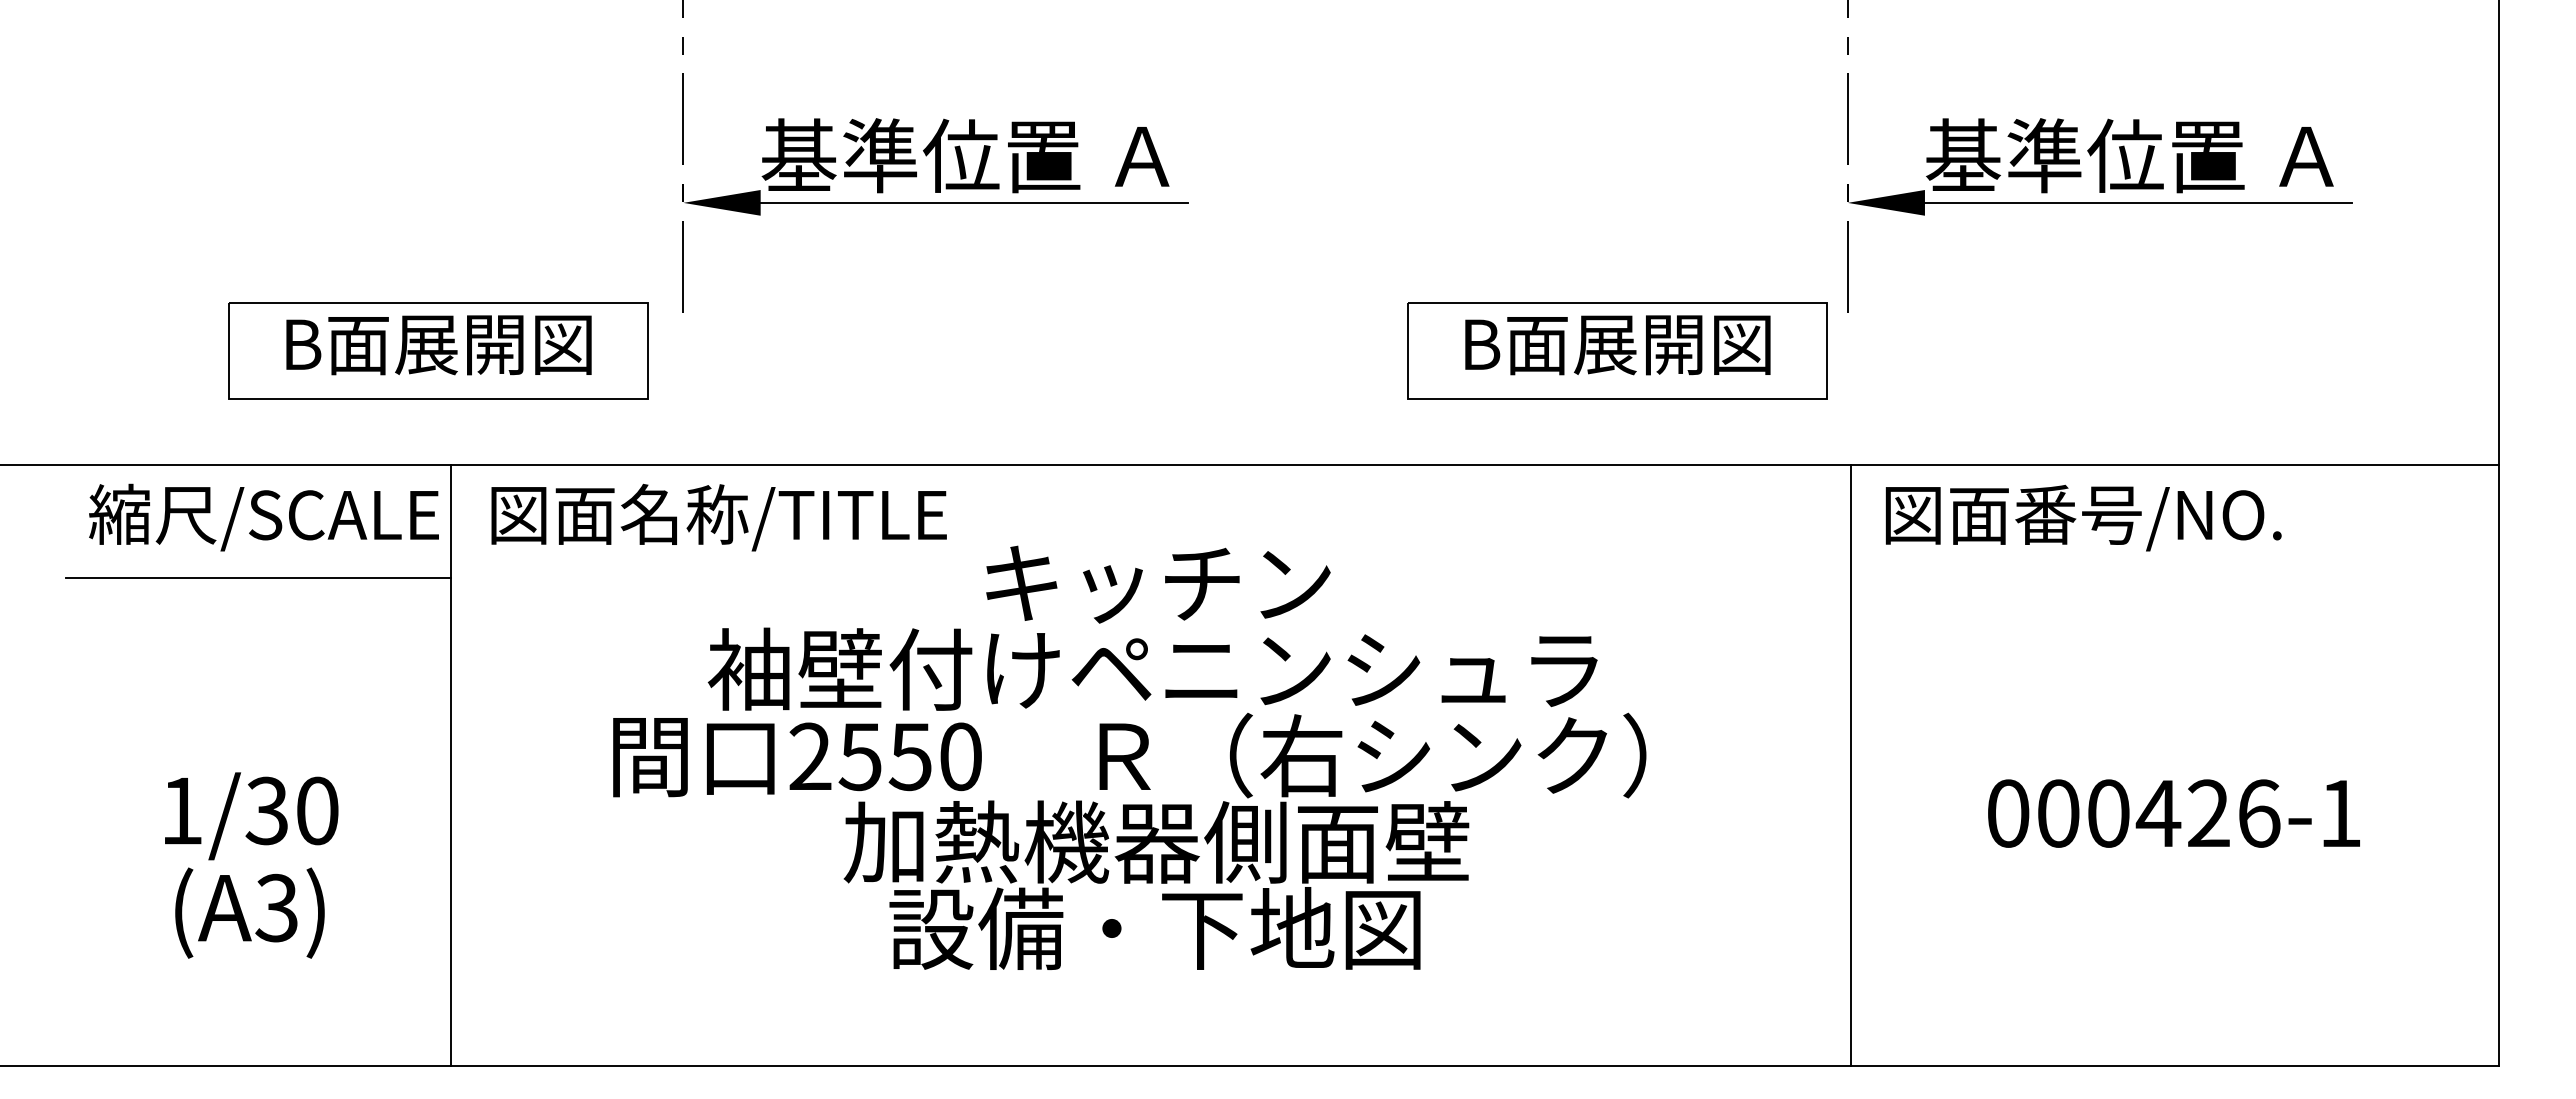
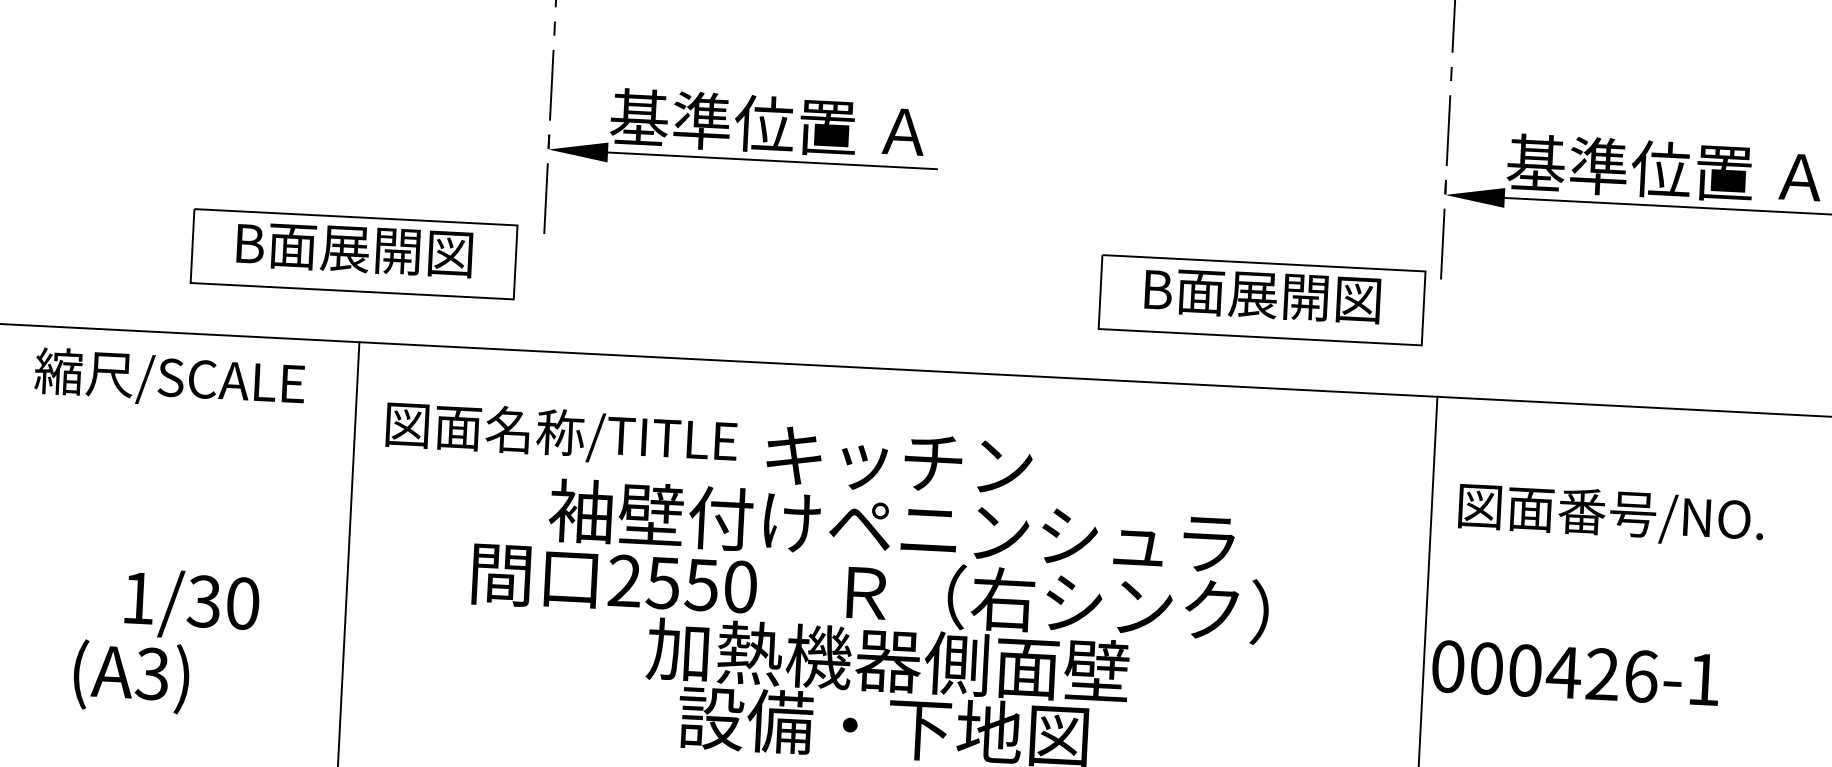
text: (263, 517) -> (169, 379), moved
text: (718, 517) -> (561, 434), moved
text: (2083, 517) -> (1611, 515), moved
line: (258, 578) -> (206, 422), removed
text: (2173, 813) -> (1575, 673), moved
text: (249, 912) -> (131, 676), moved

